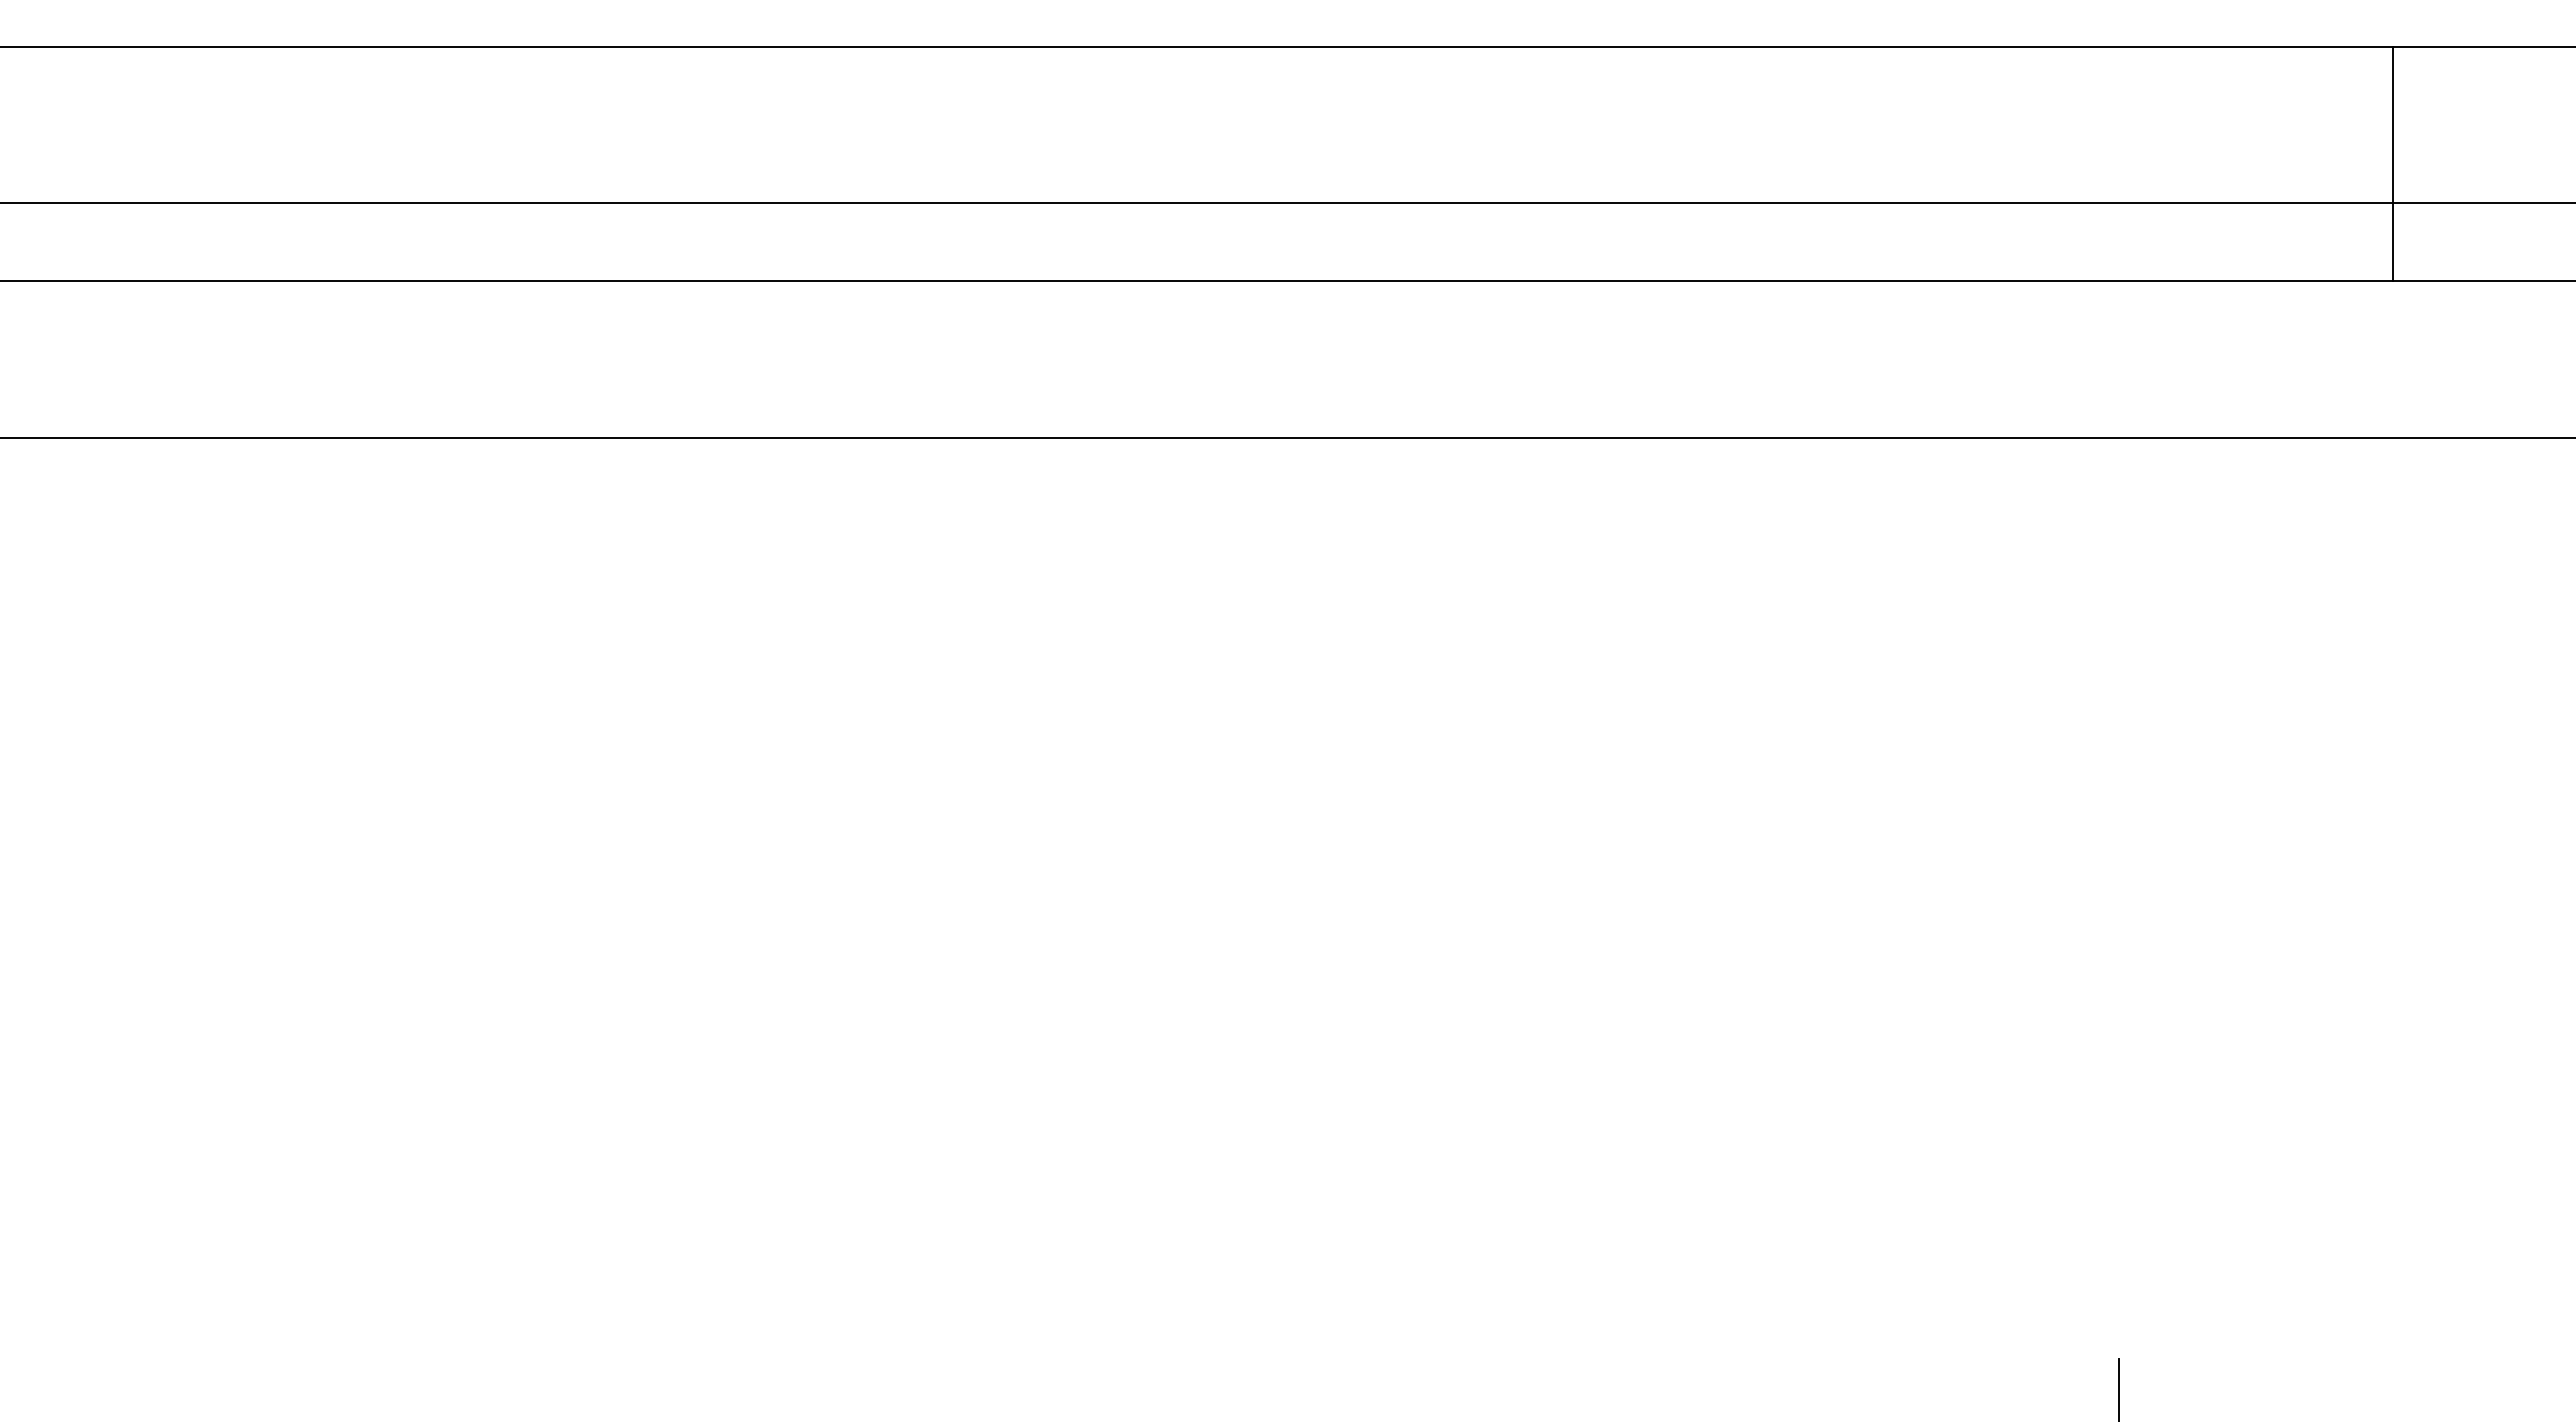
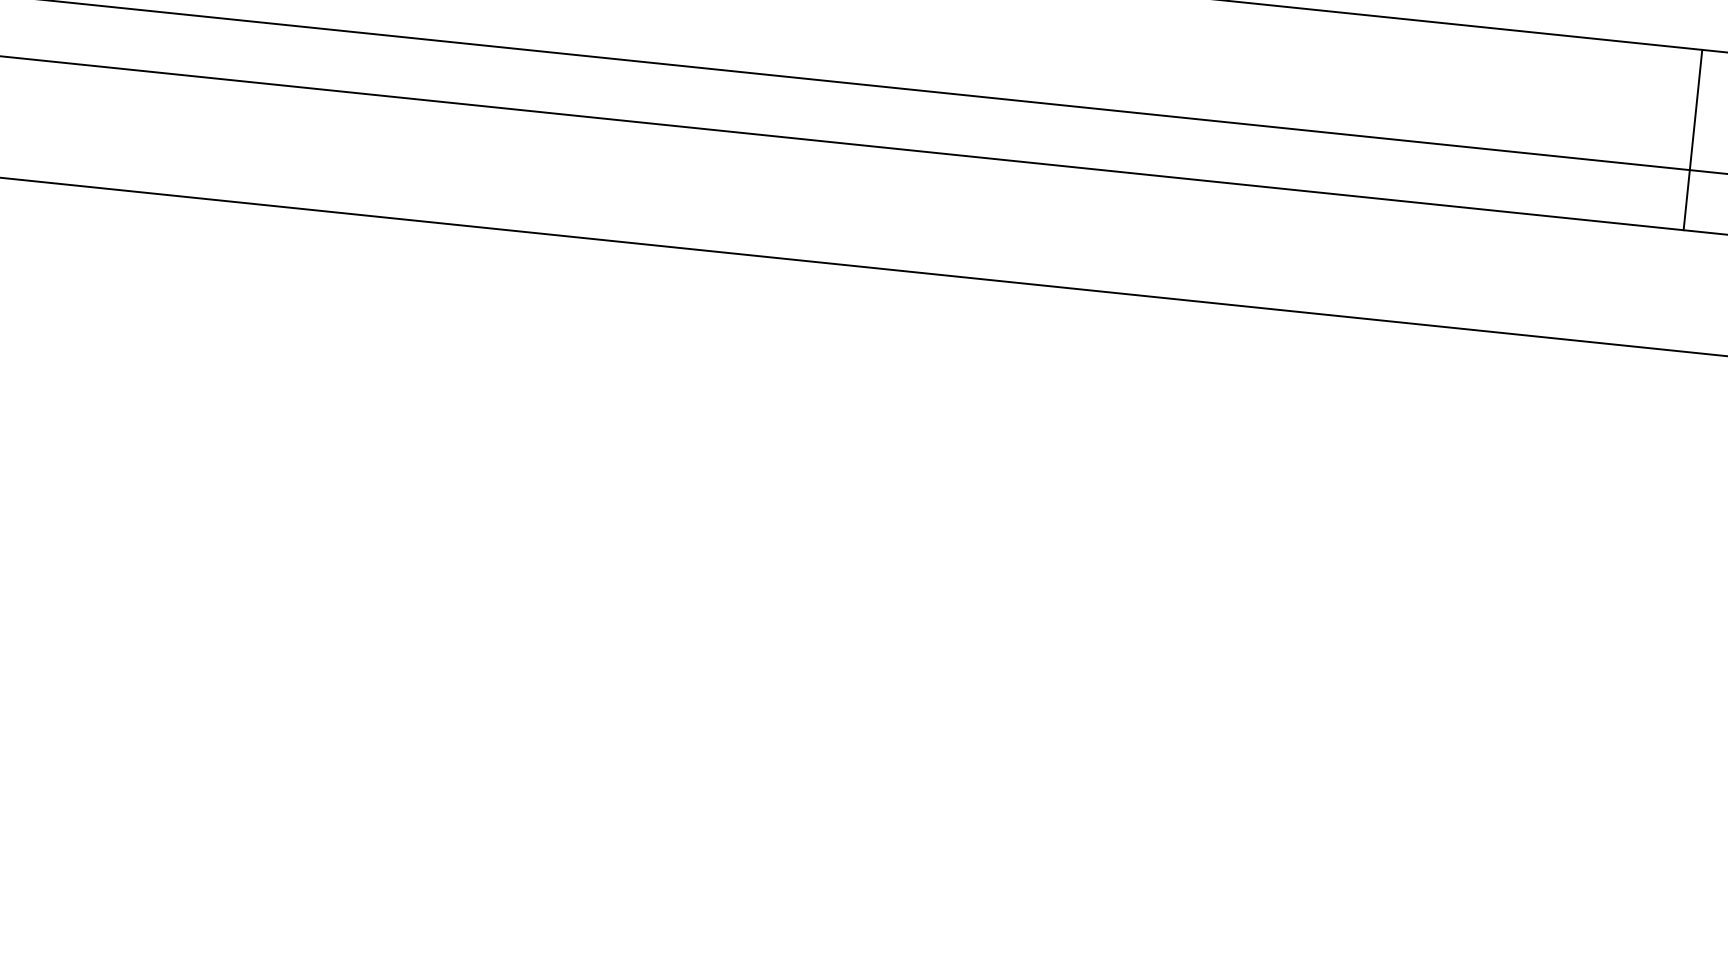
line: (2393, 163) -> (1693, 139), moved

